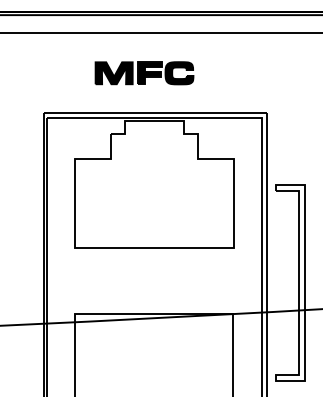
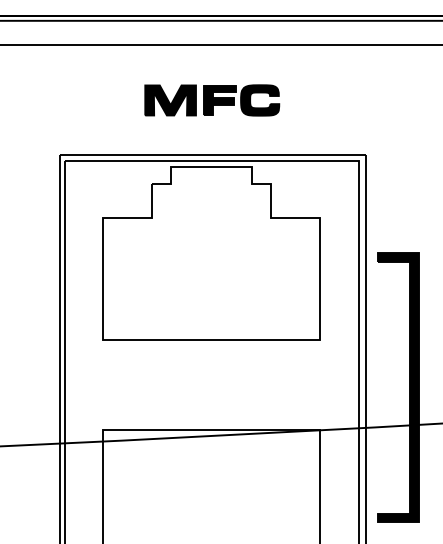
part: (144, 73) -> (212, 100), moved
fill: (290, 282) -> (398, 387), added

